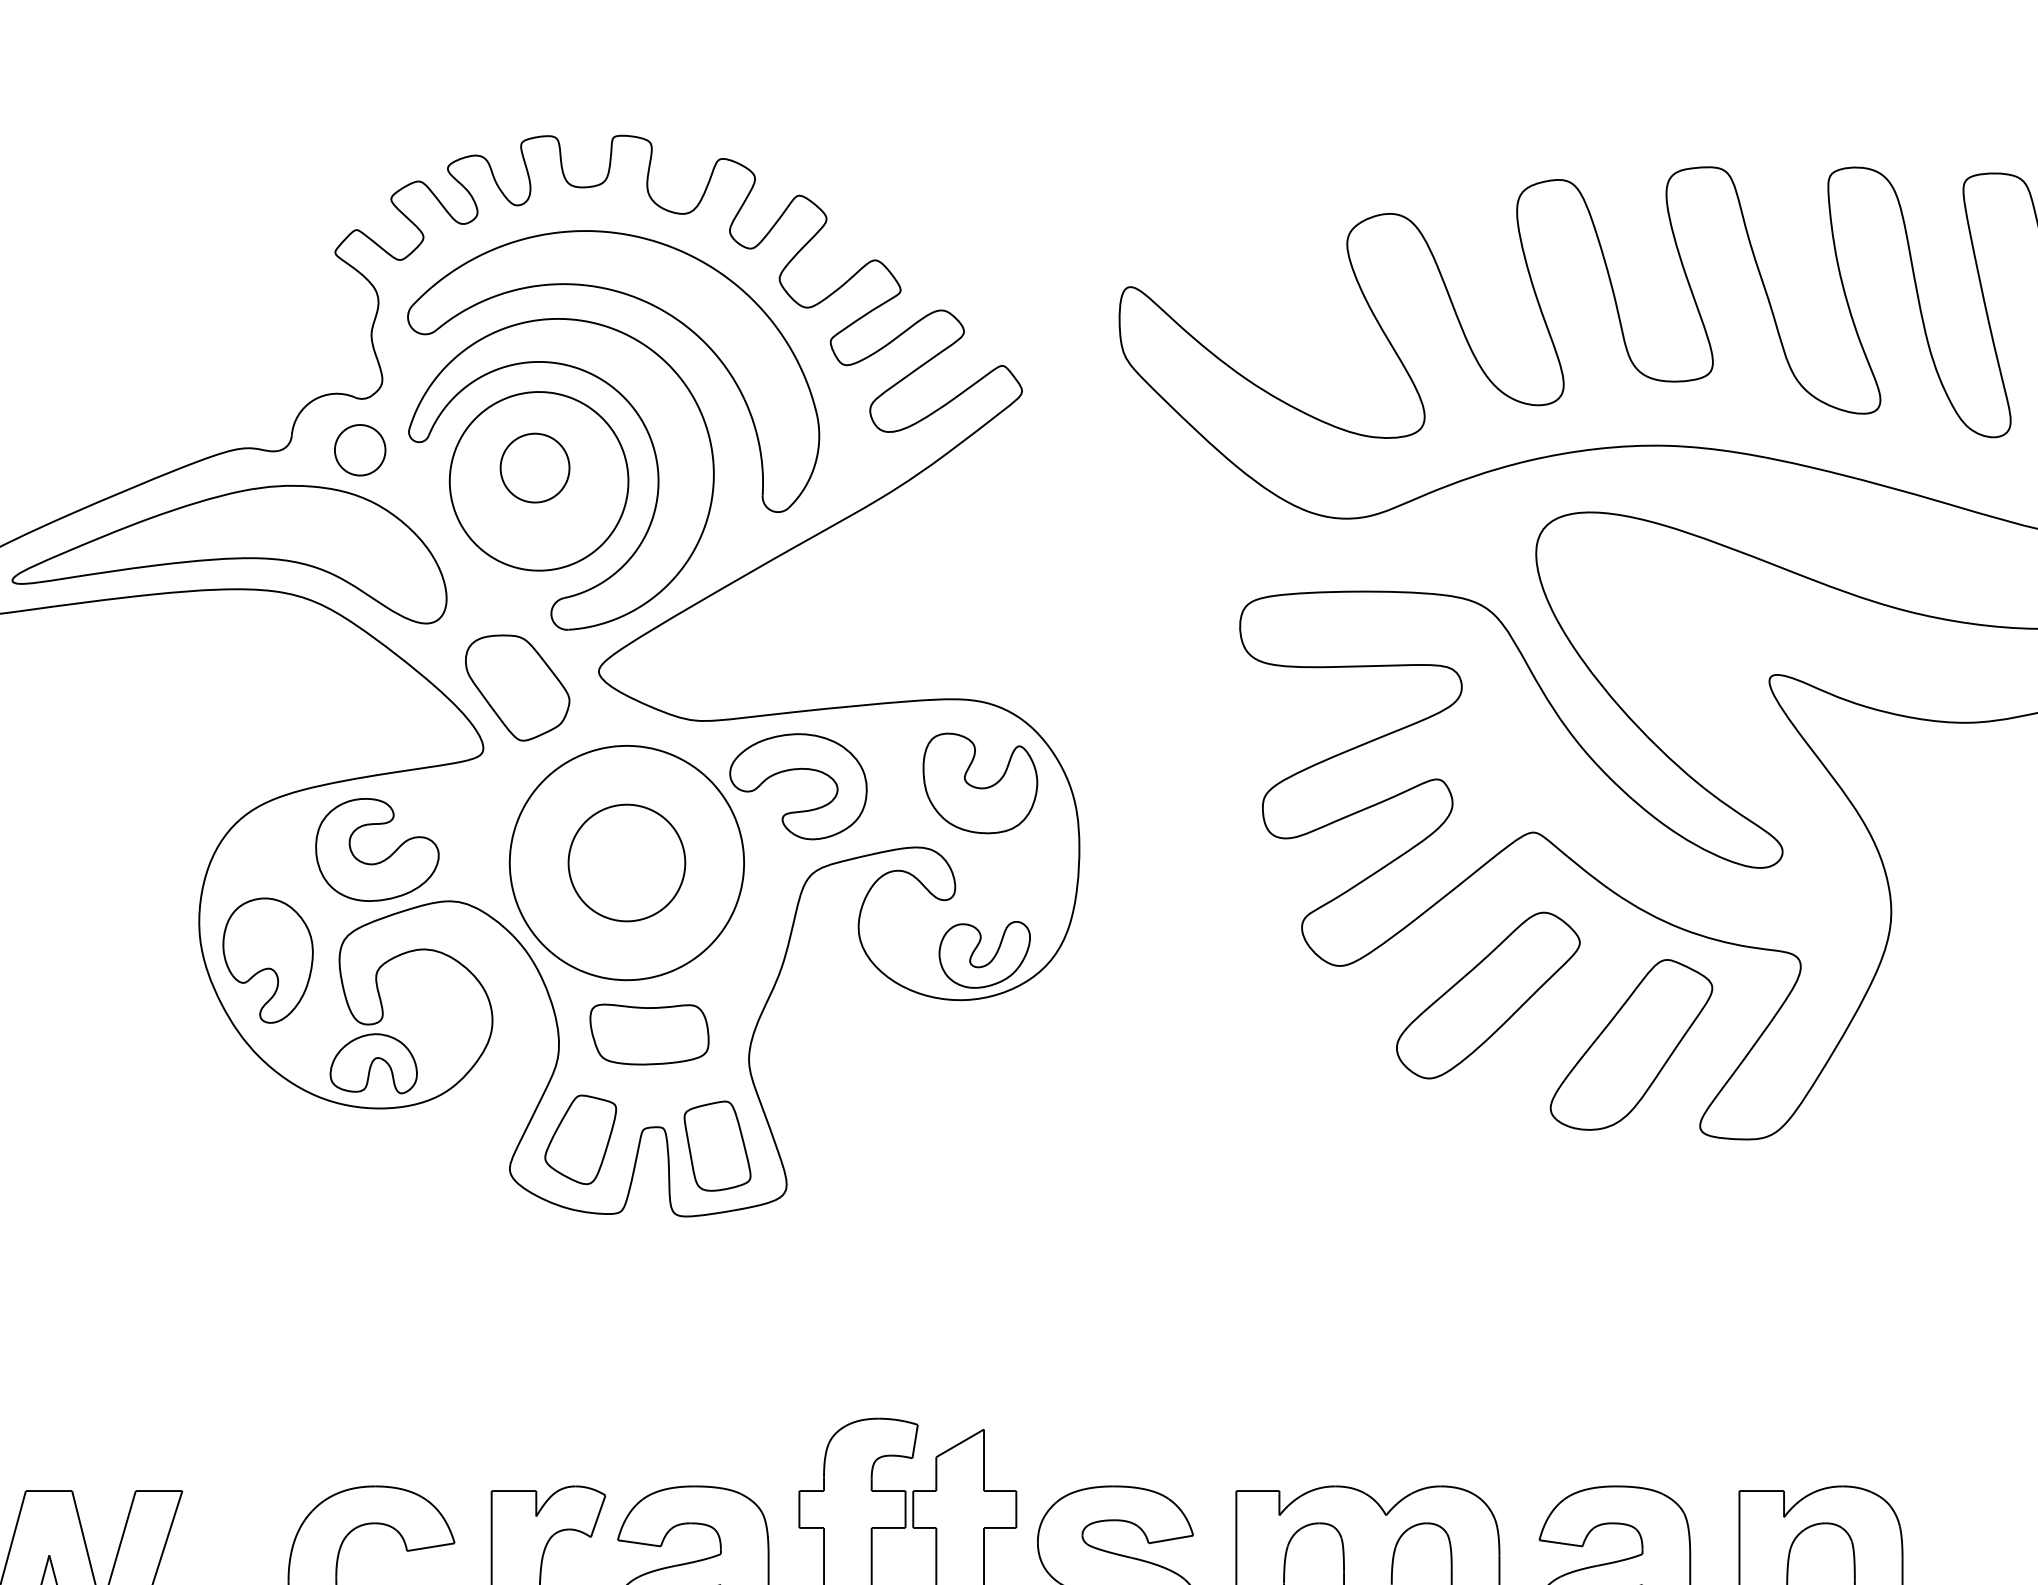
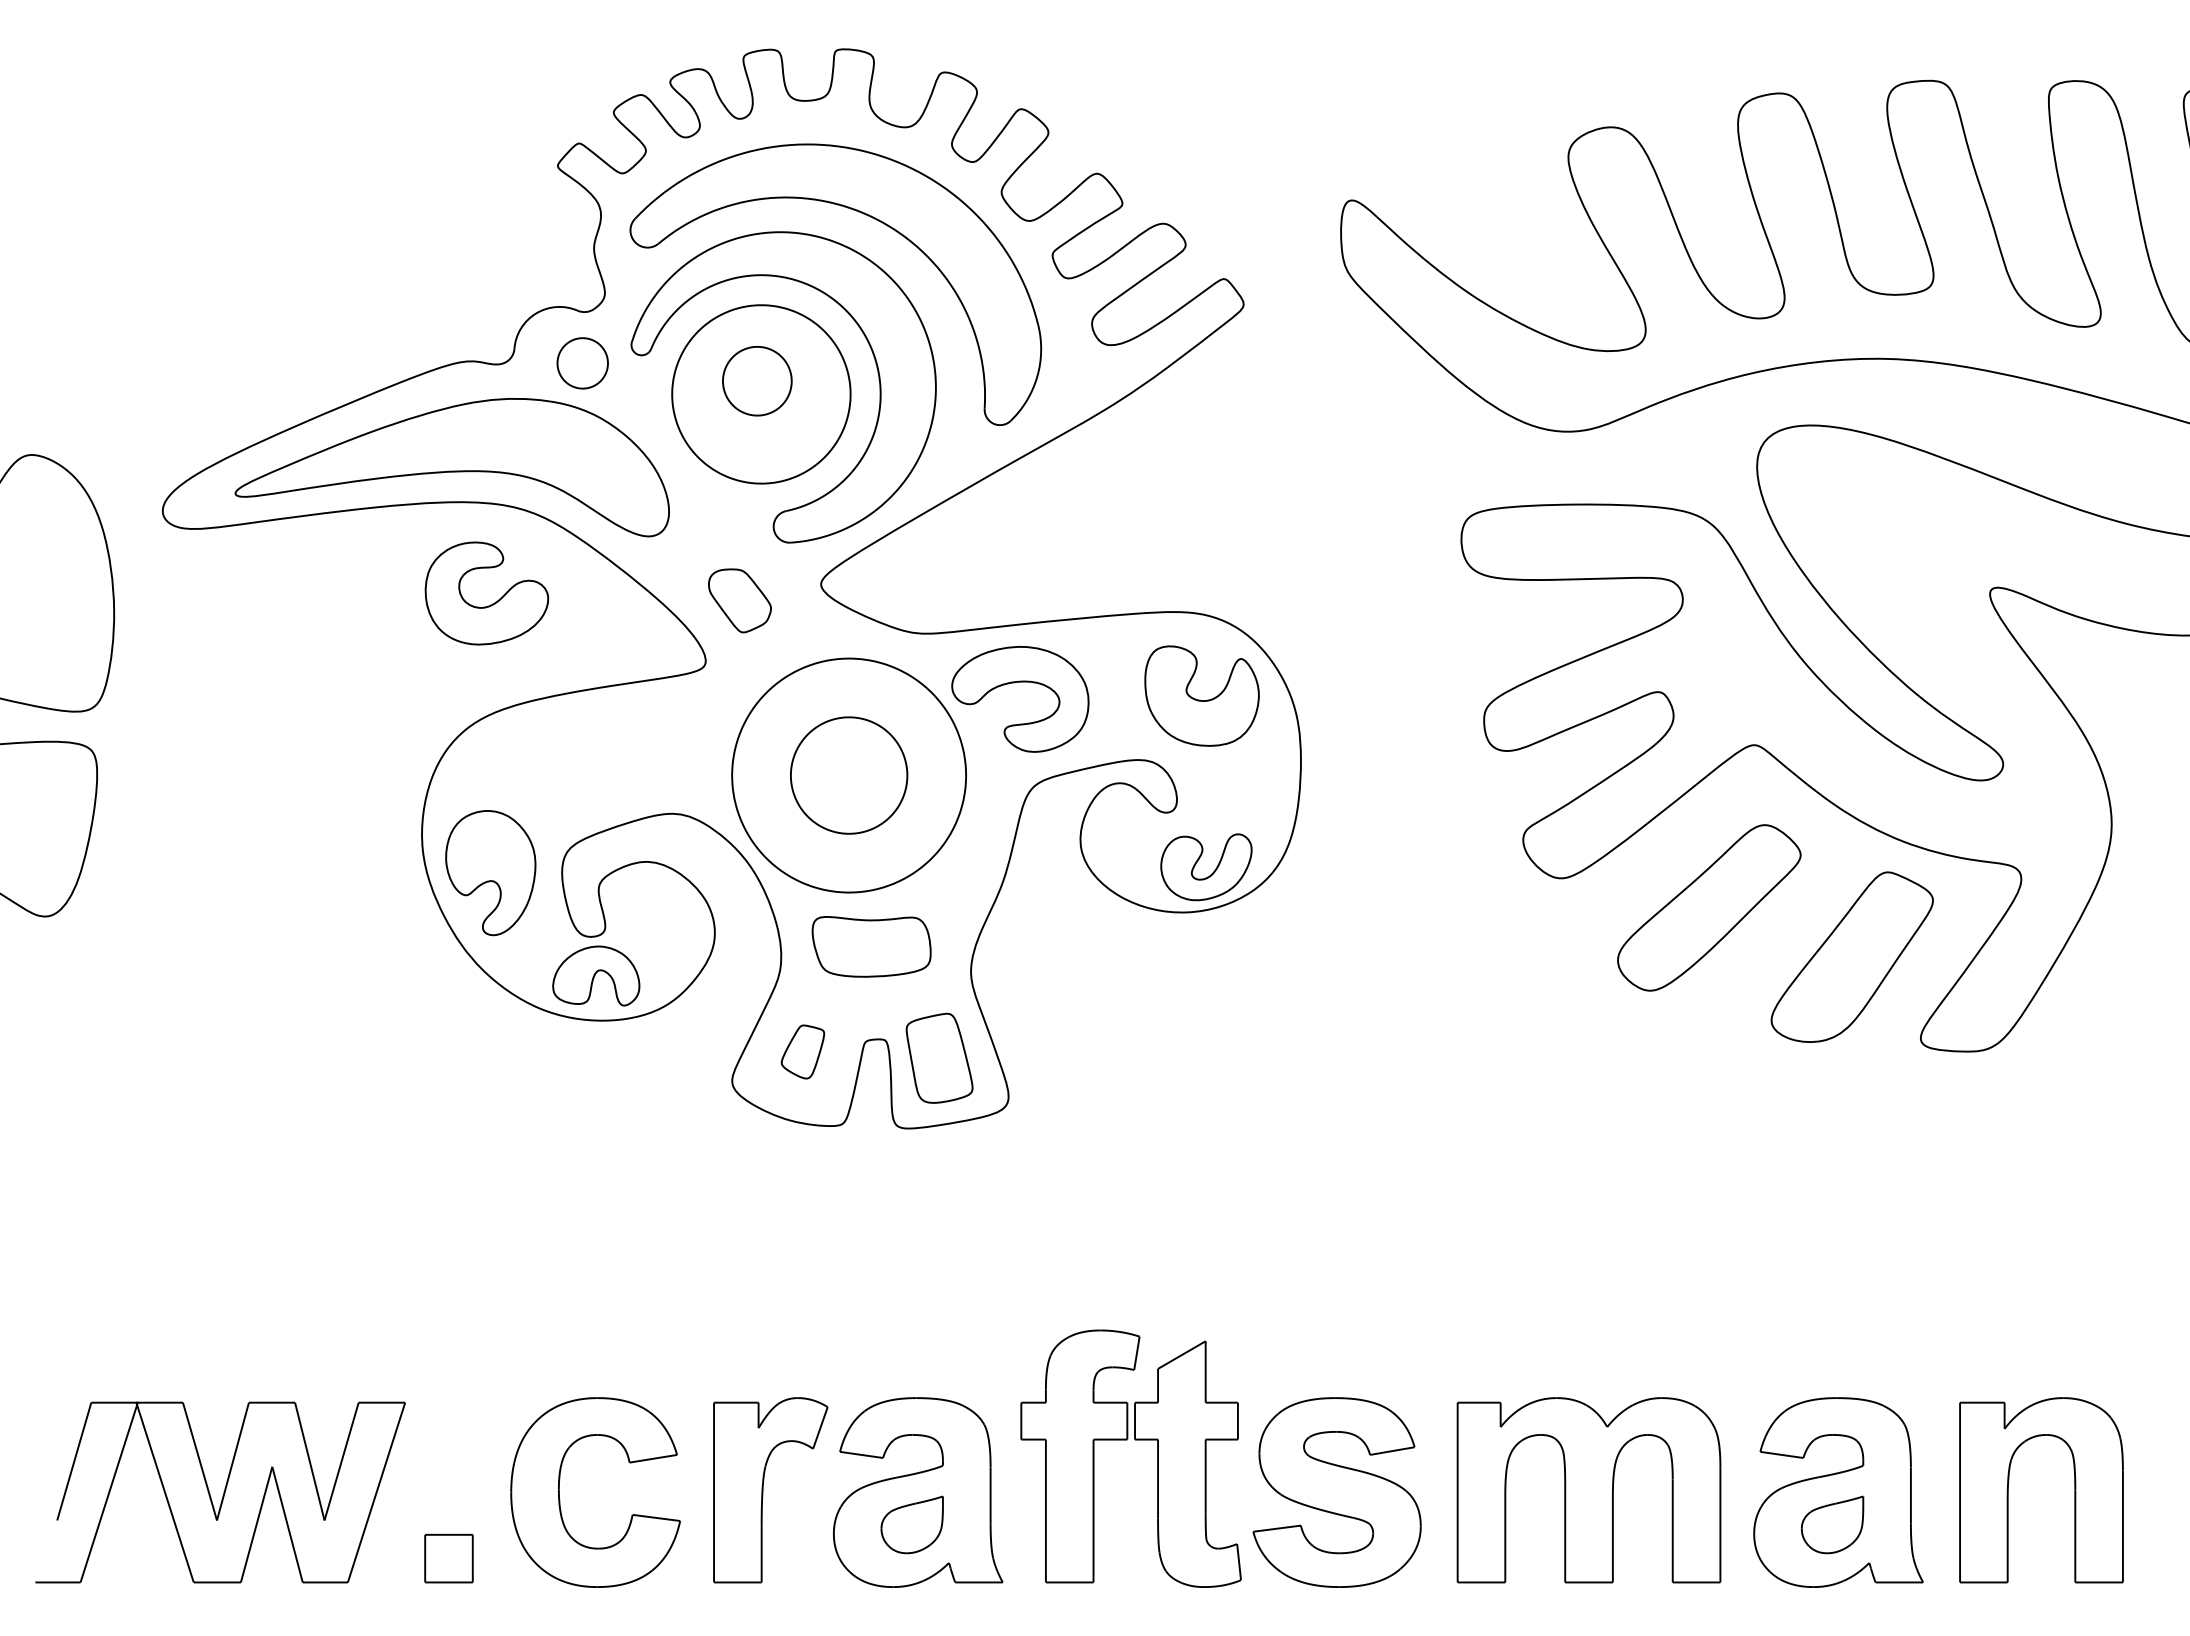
part: (517, 687) -> (739, 600), size x0.6
part: (382, 859) -> (492, 603), moved
part: (580, 1139) -> (802, 1051), size x0.6

